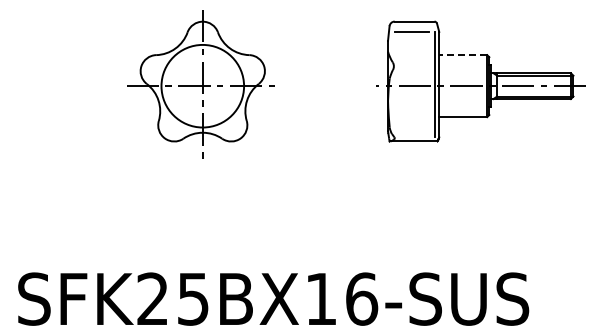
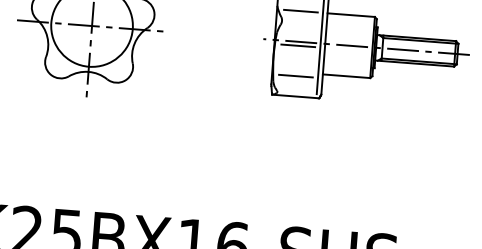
line: (412, 55) -> (301, 11), added
line: (462, 55) -> (350, 15), dashed -> solid
line: (412, 90) -> (298, 46), added
line: (412, 120) -> (296, 75), added

